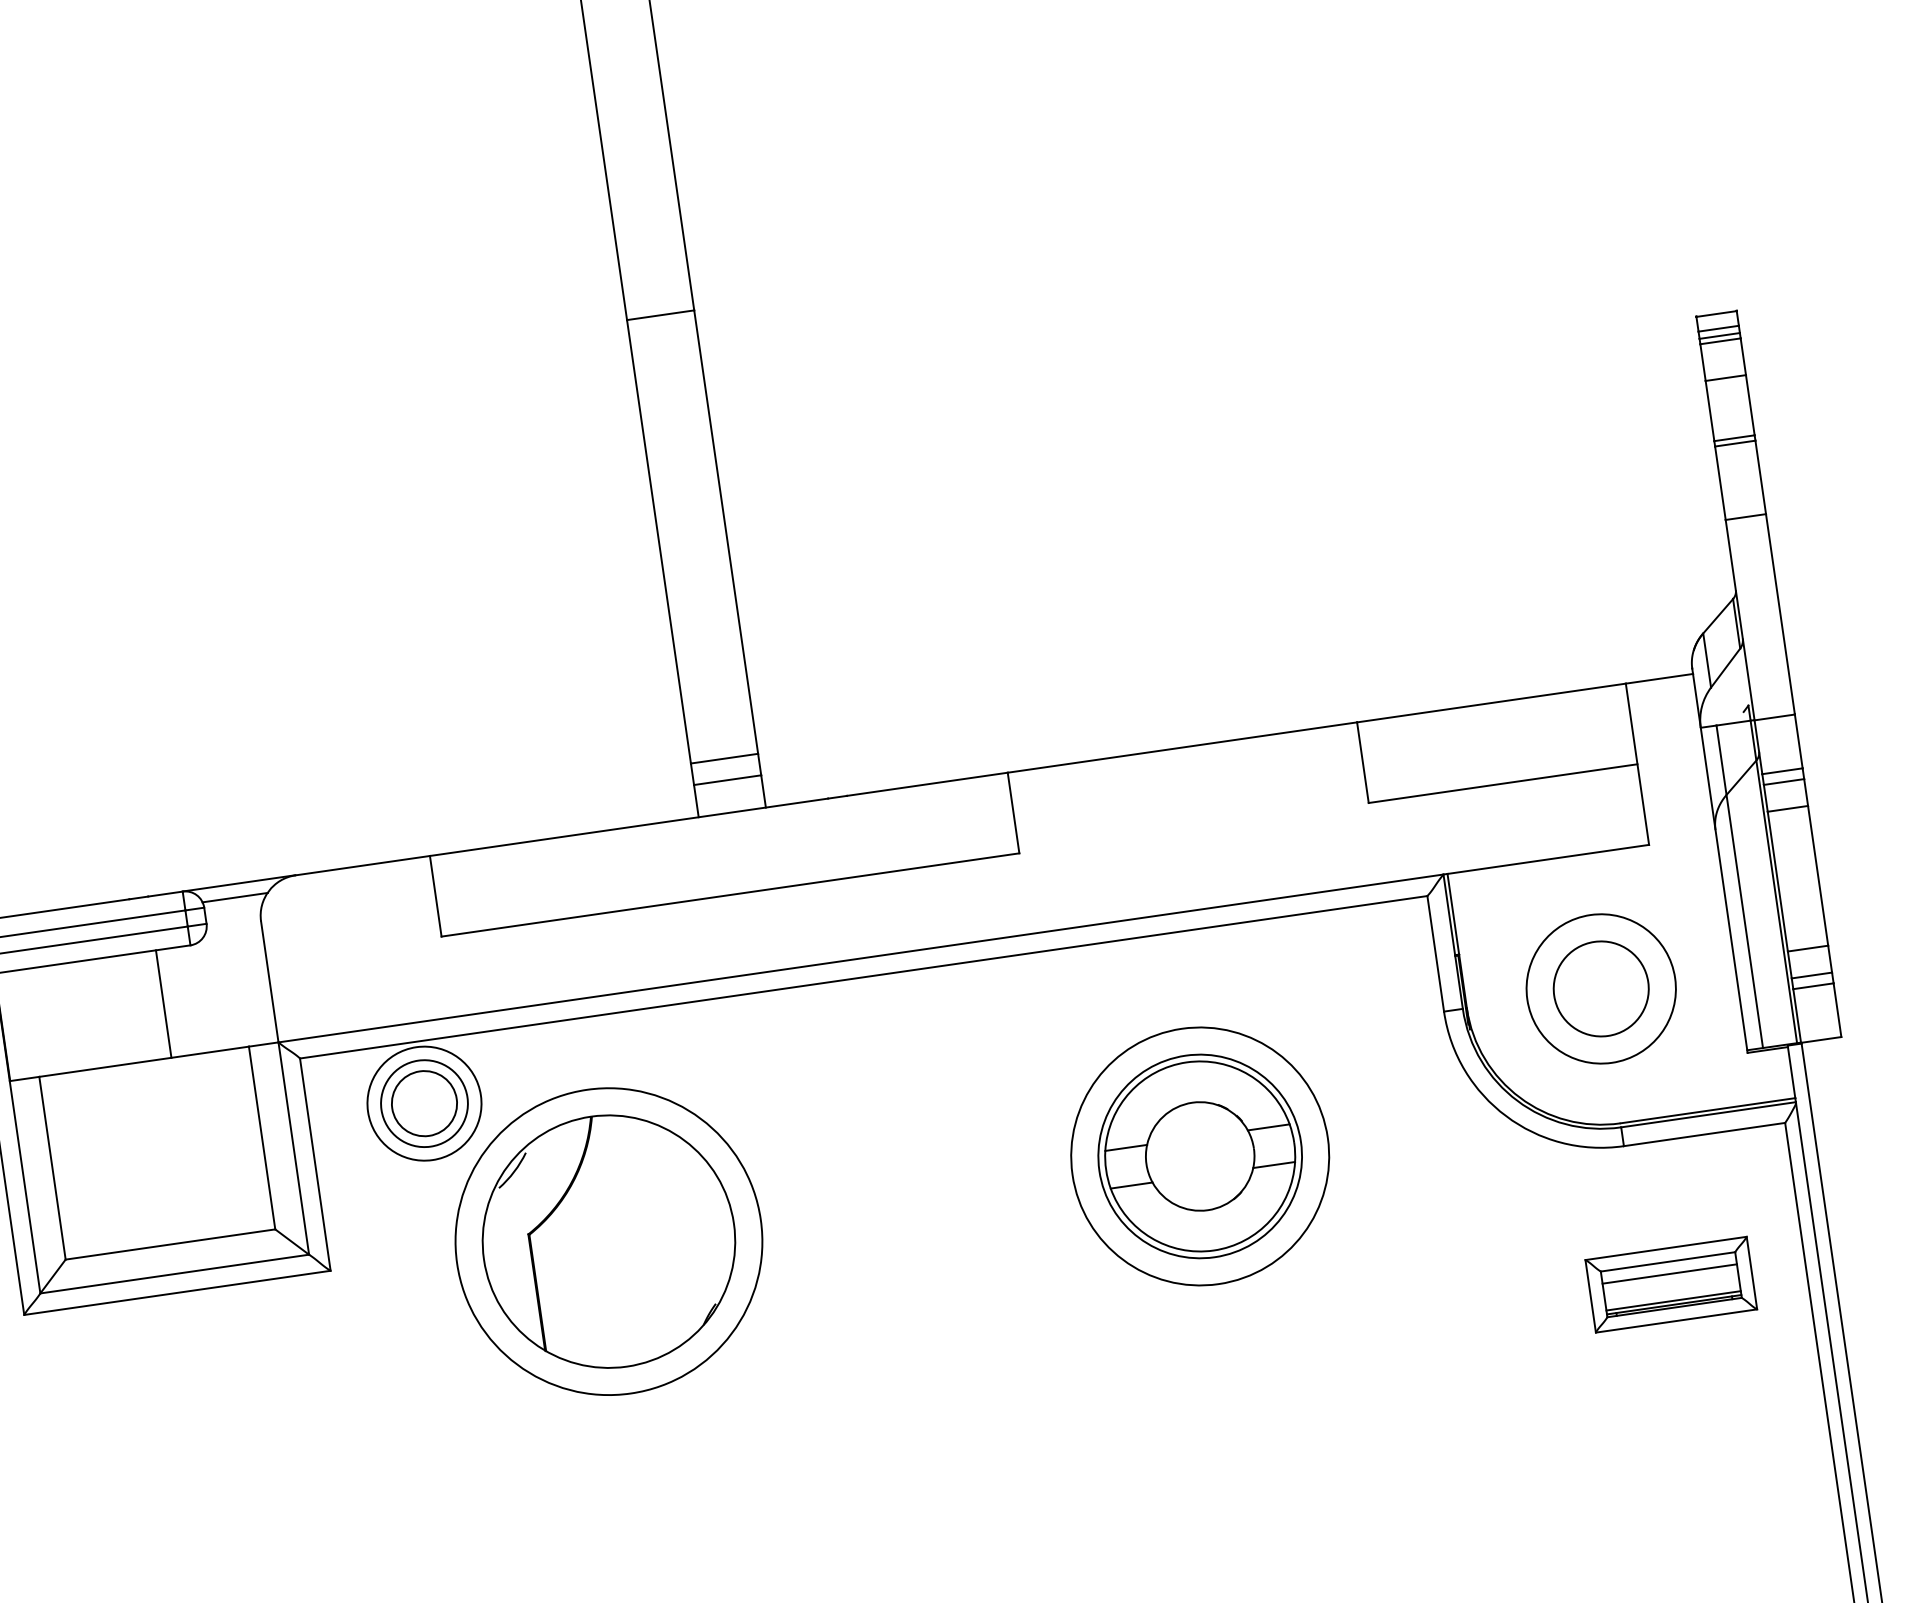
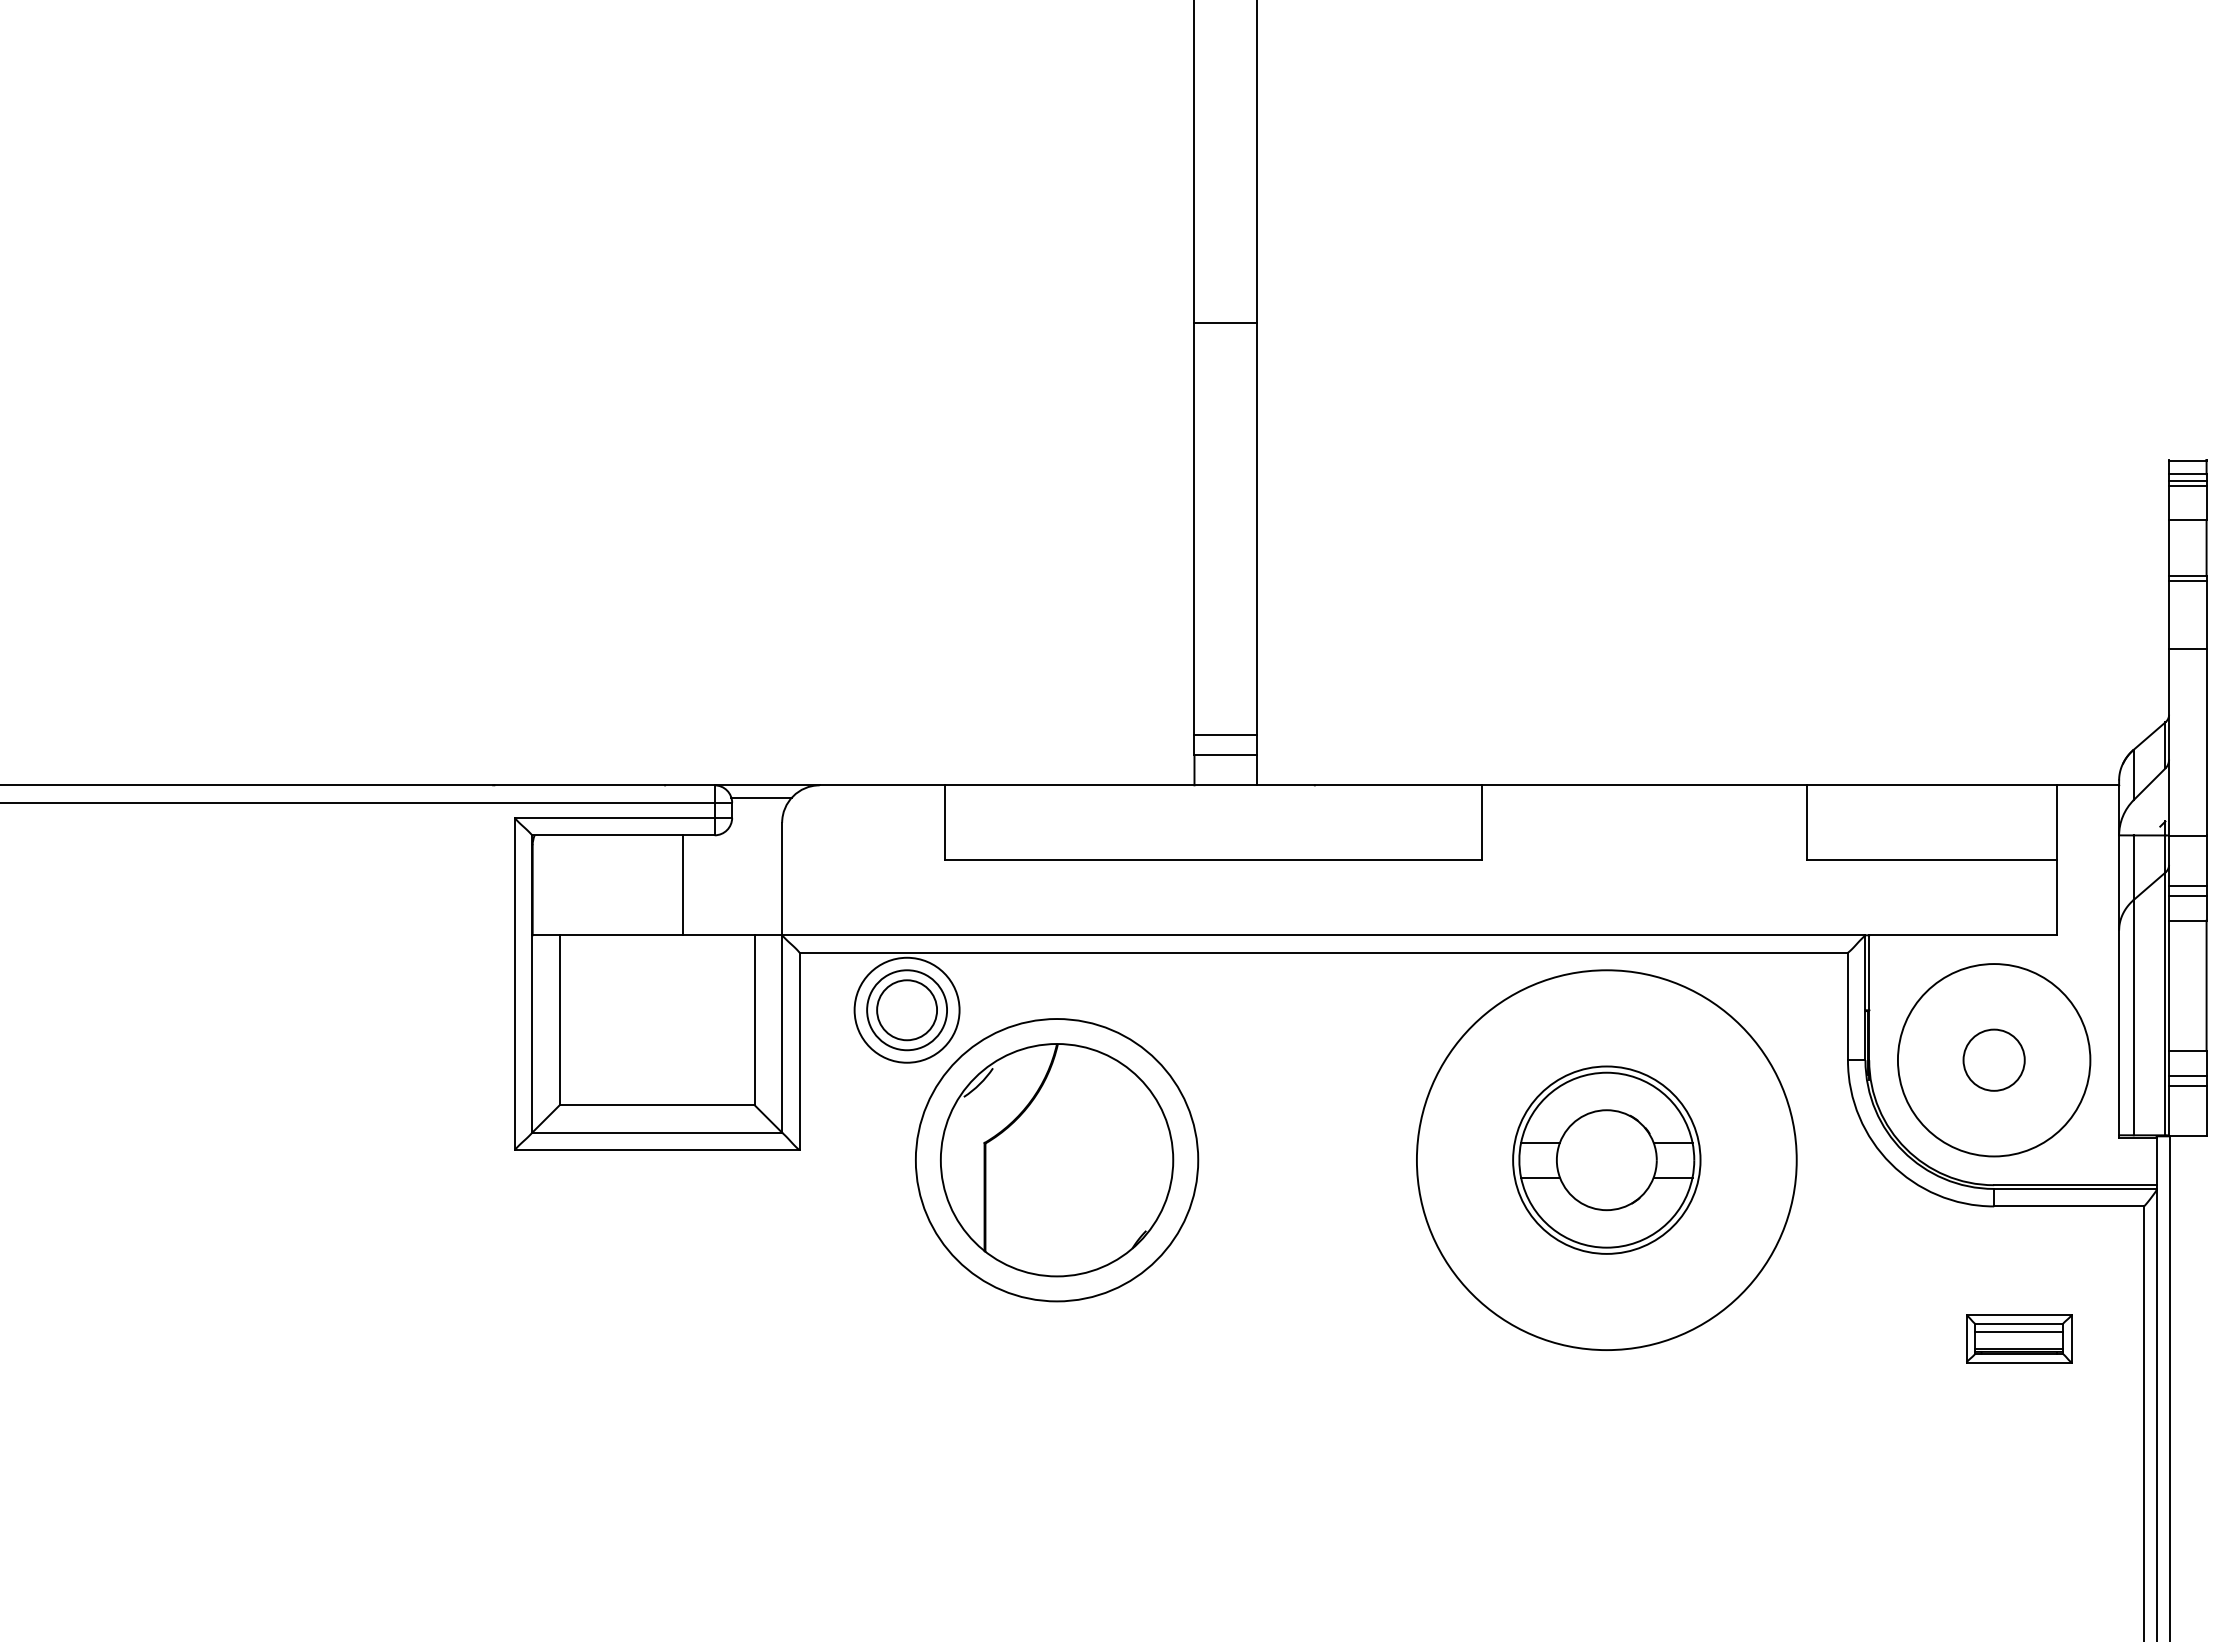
circle: (1600, 988) -> (1993, 1059), size x0.7
circle: (1600, 988) -> (1993, 1059), size x1.4
circle: (1199, 1155) -> (1606, 1159), size x1.6
part: (1670, 1284) -> (2018, 1338), size x0.7

